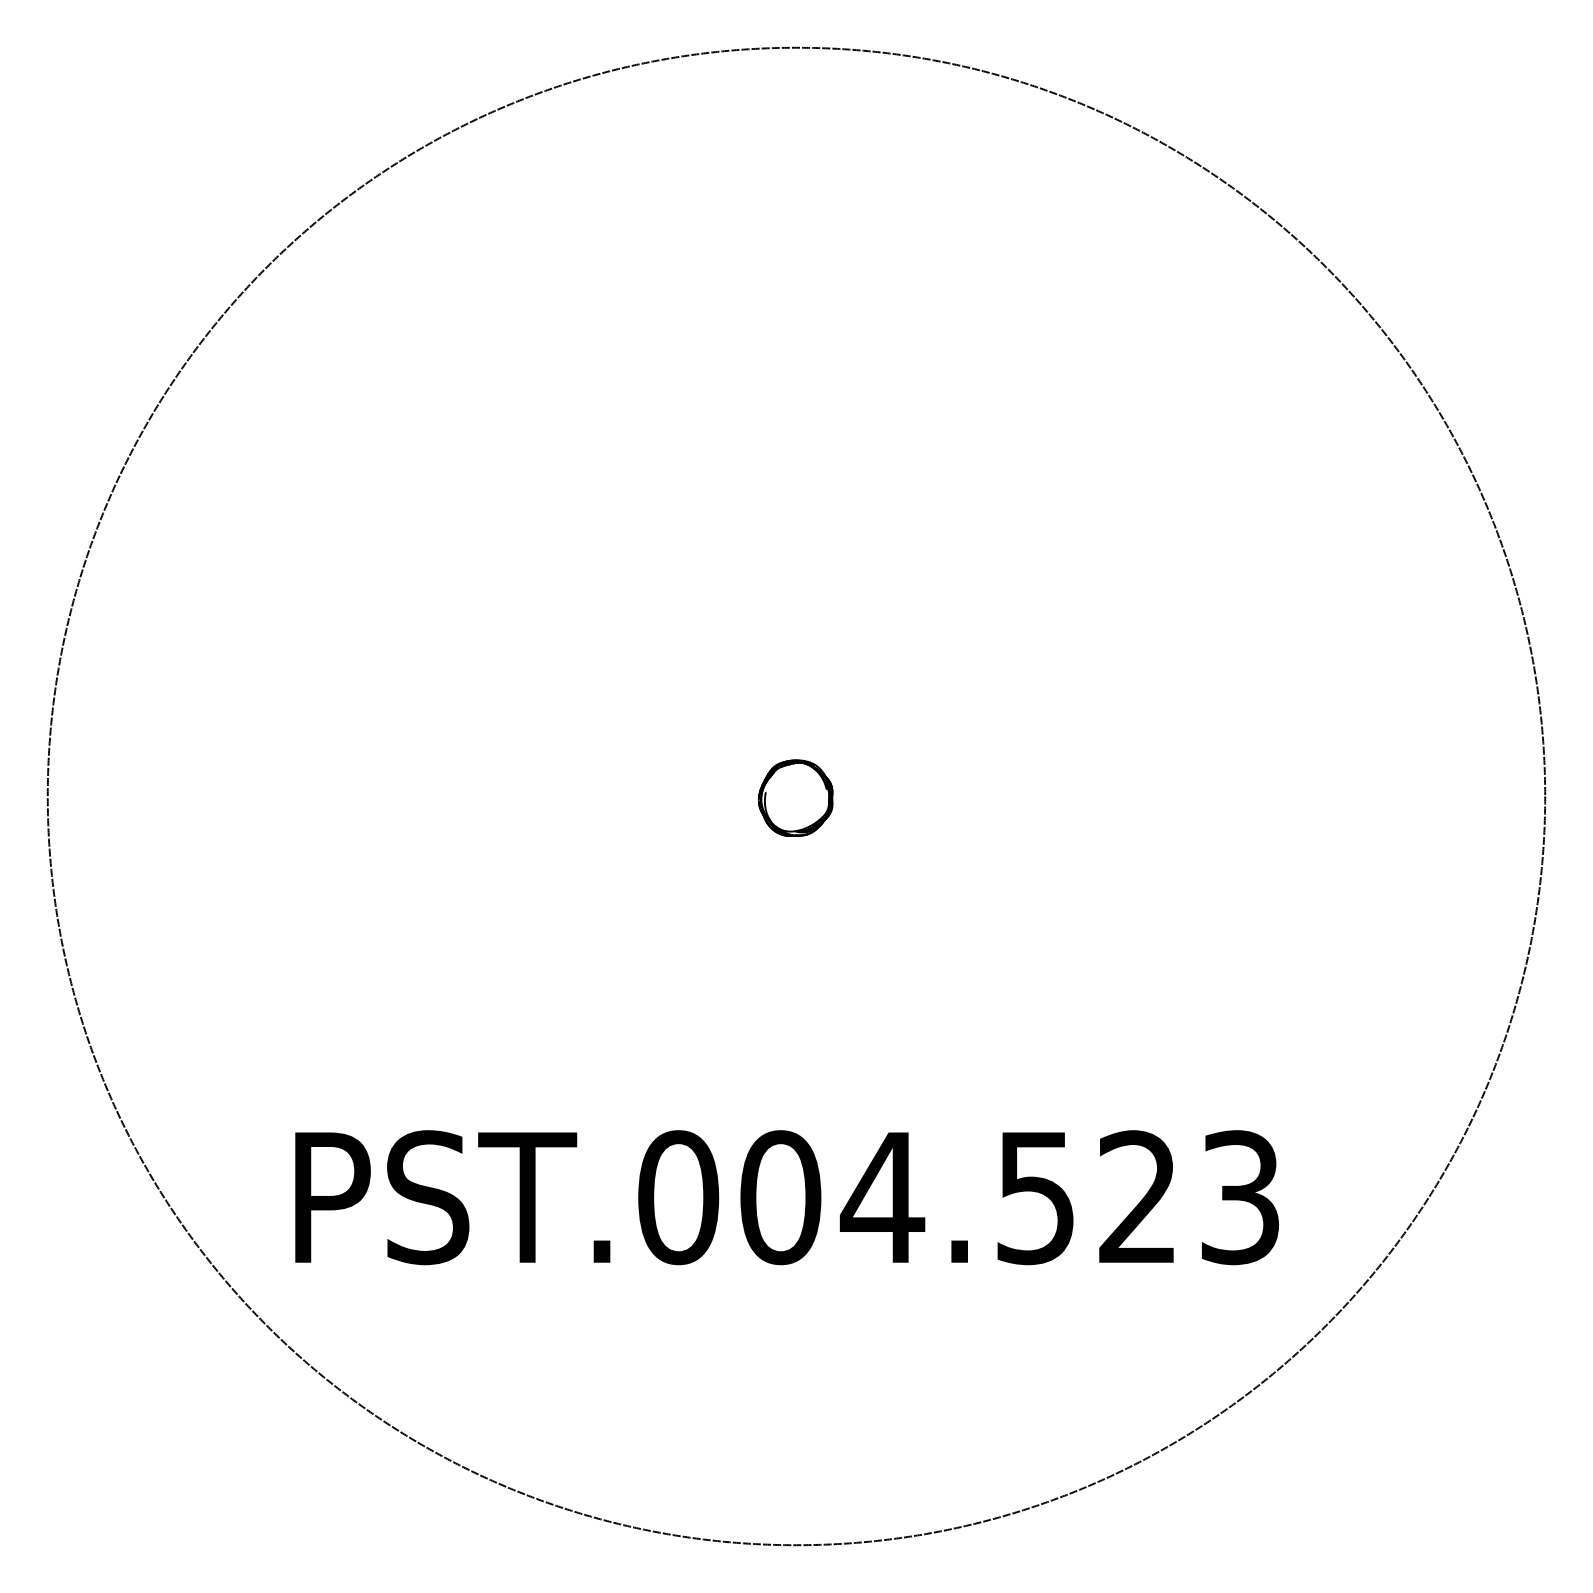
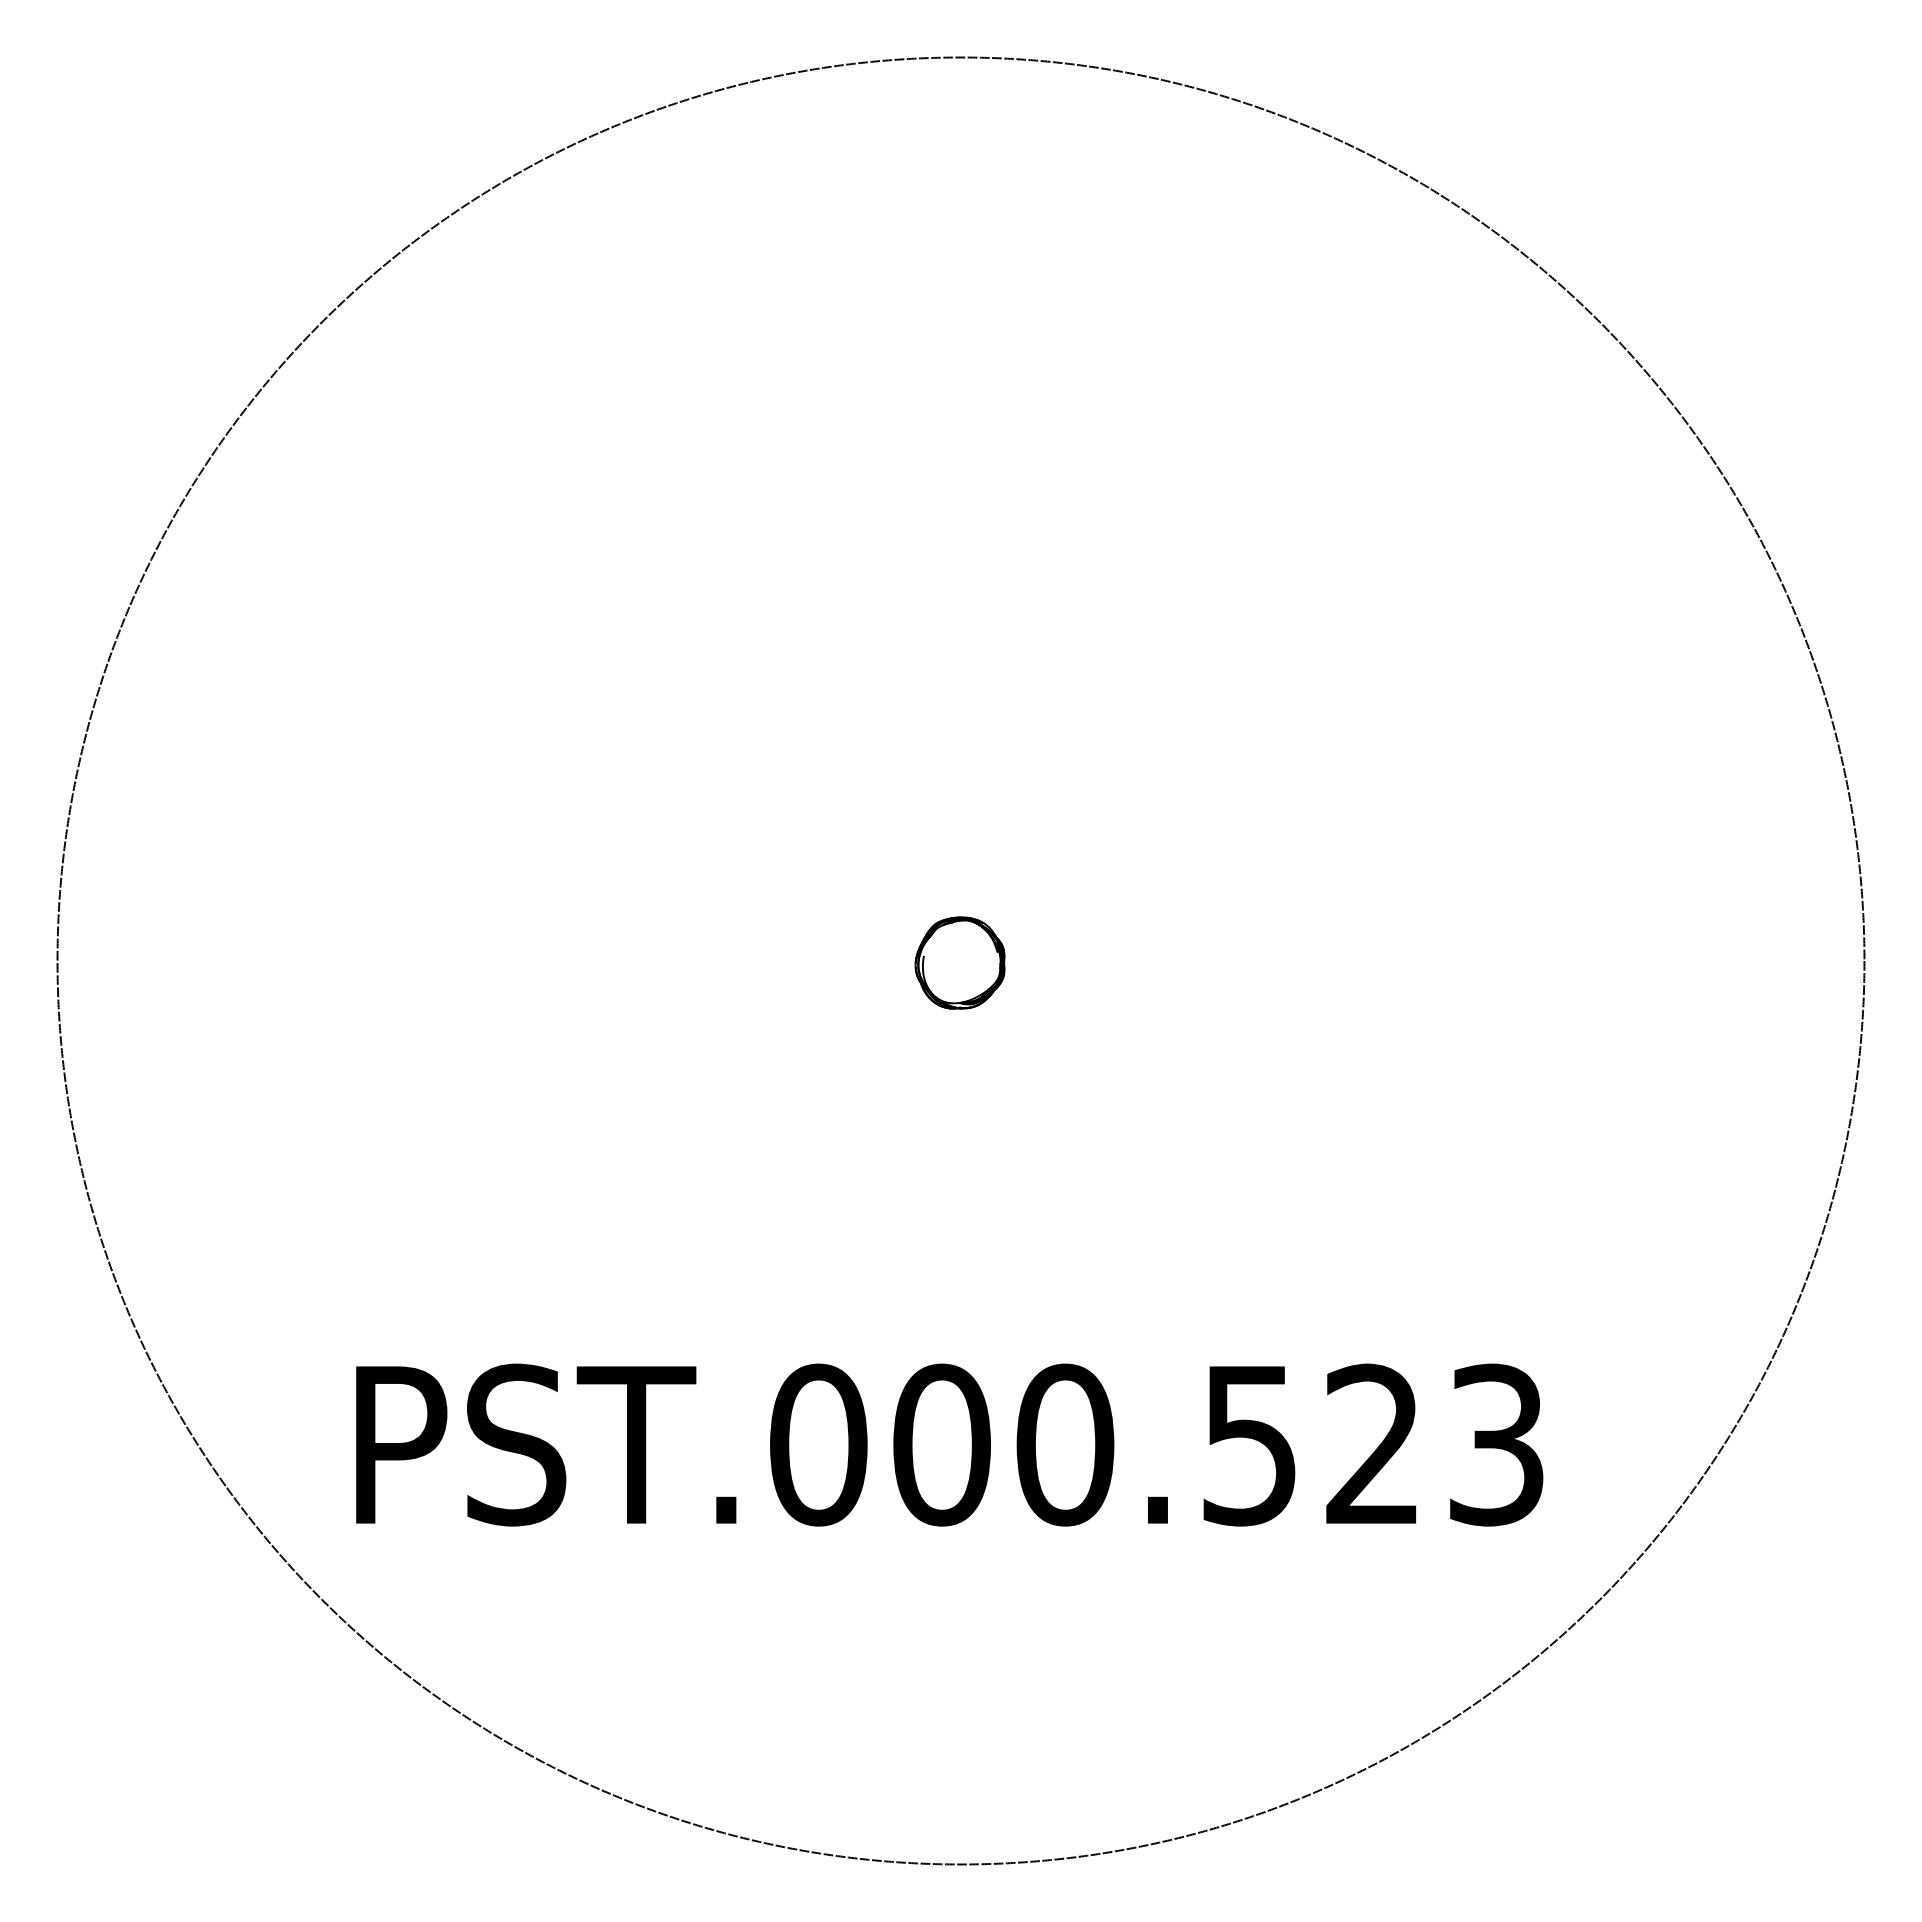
text: (882, 1197) -> (1064, 1444), PST.004.523 -> PST.000.523

